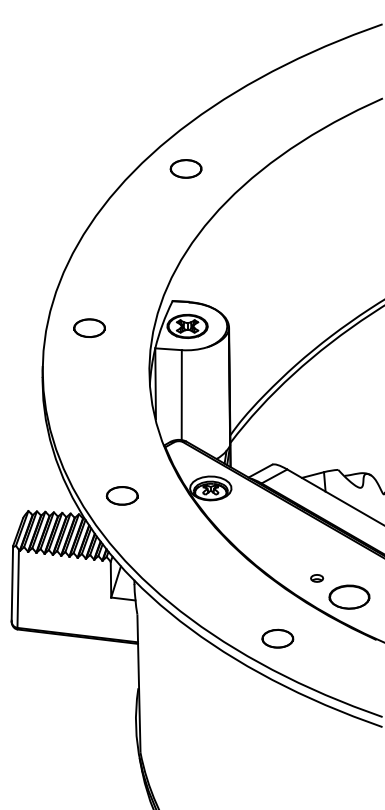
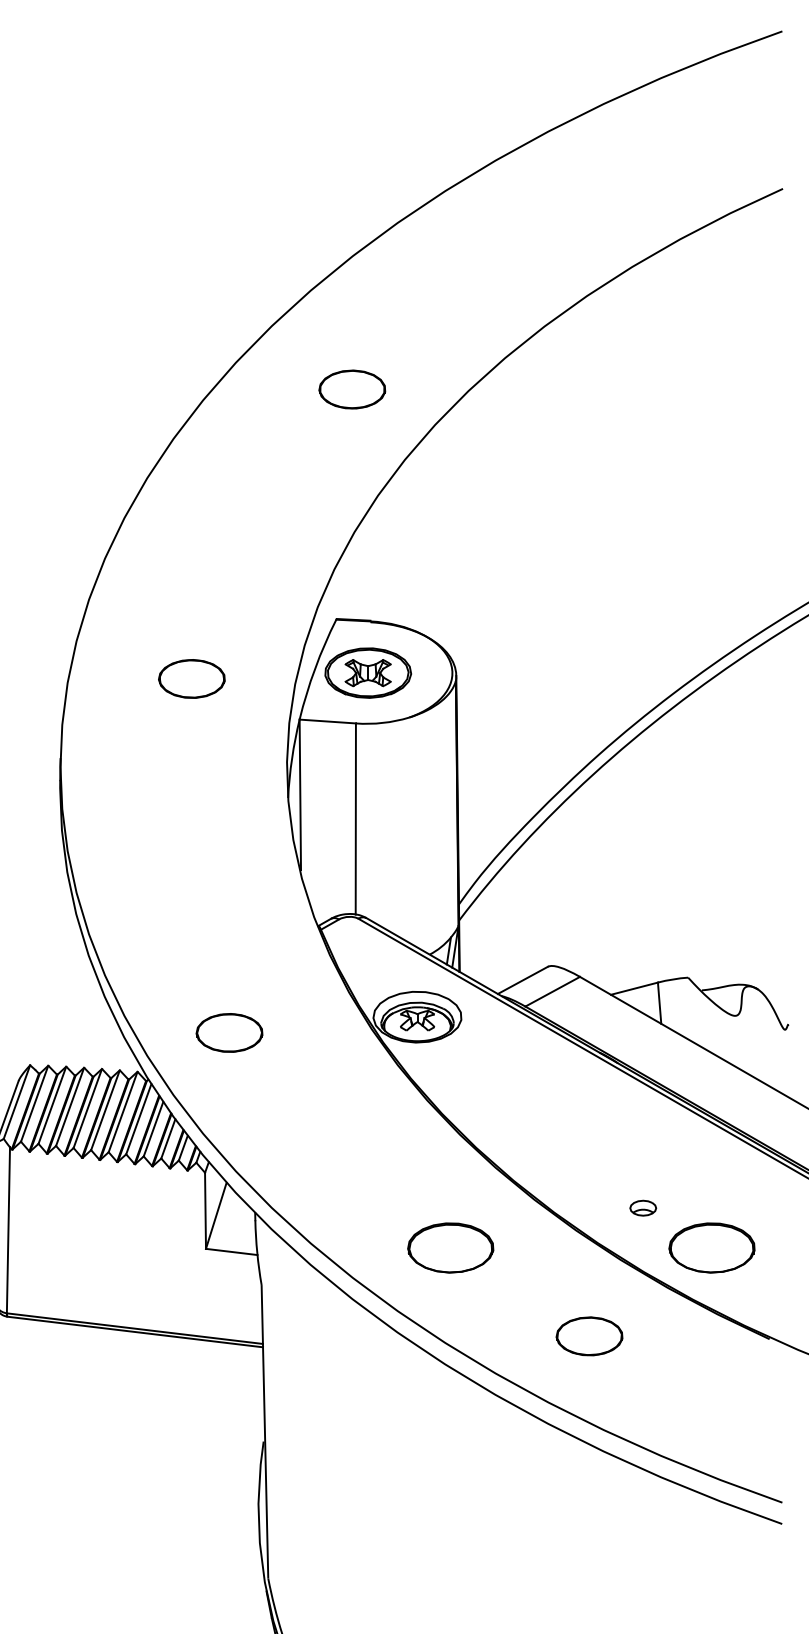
part: (185, 168) -> (351, 388), moved
part: (89, 327) -> (191, 677), moved
part: (226, 596) -> (450, 1246), added
part: (277, 638) -> (588, 1335), moved

